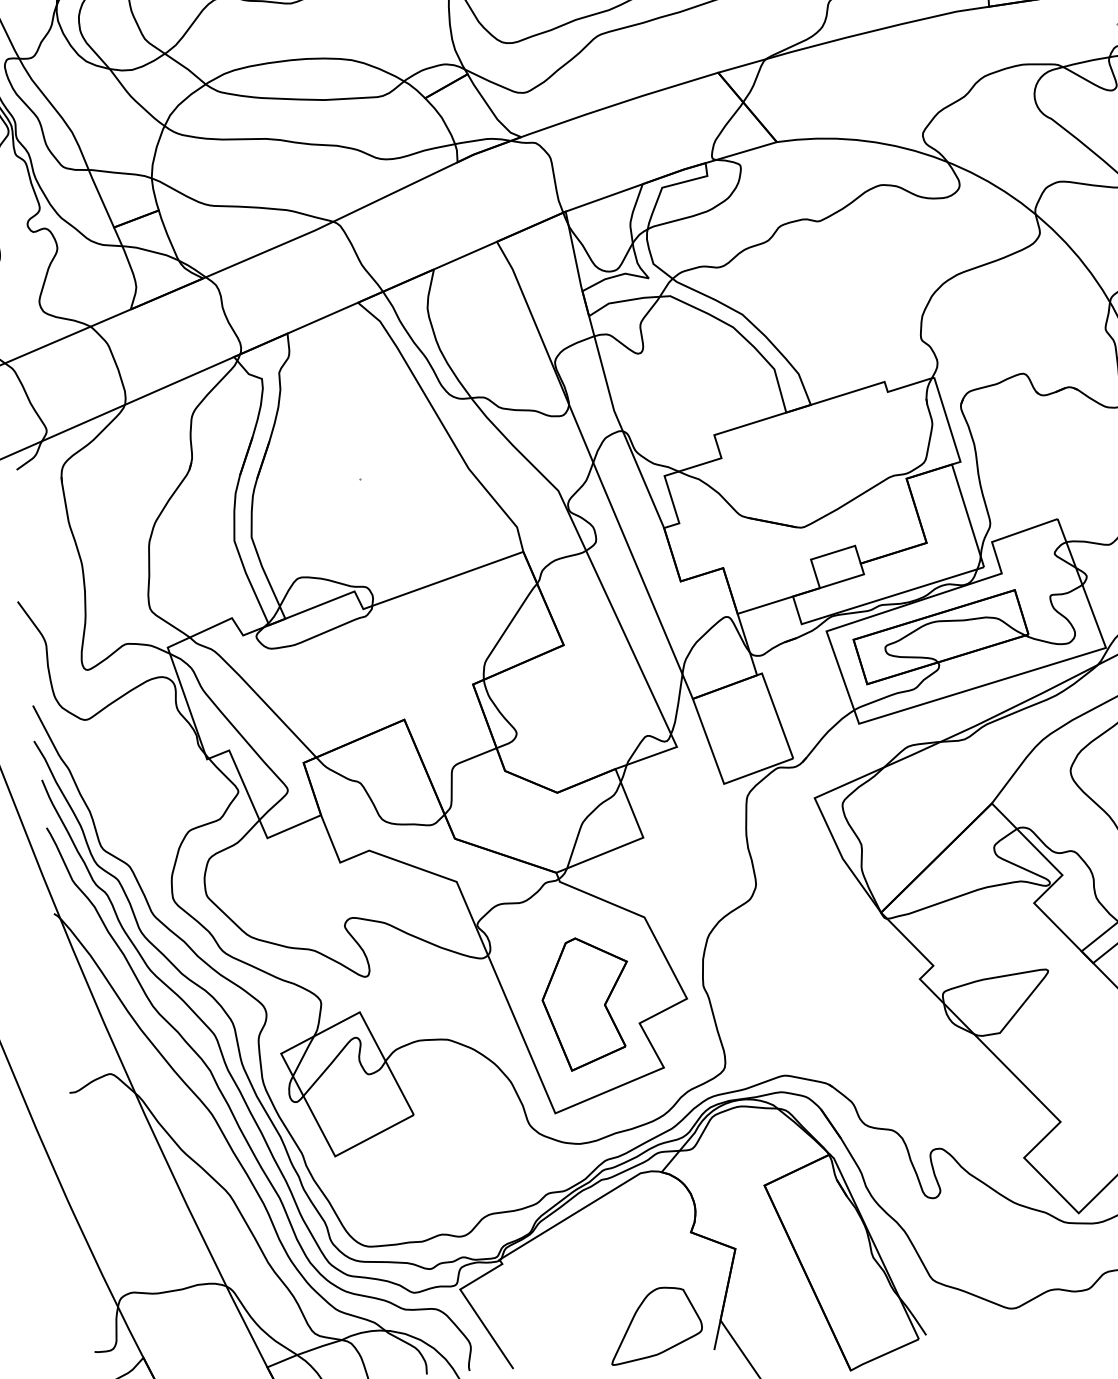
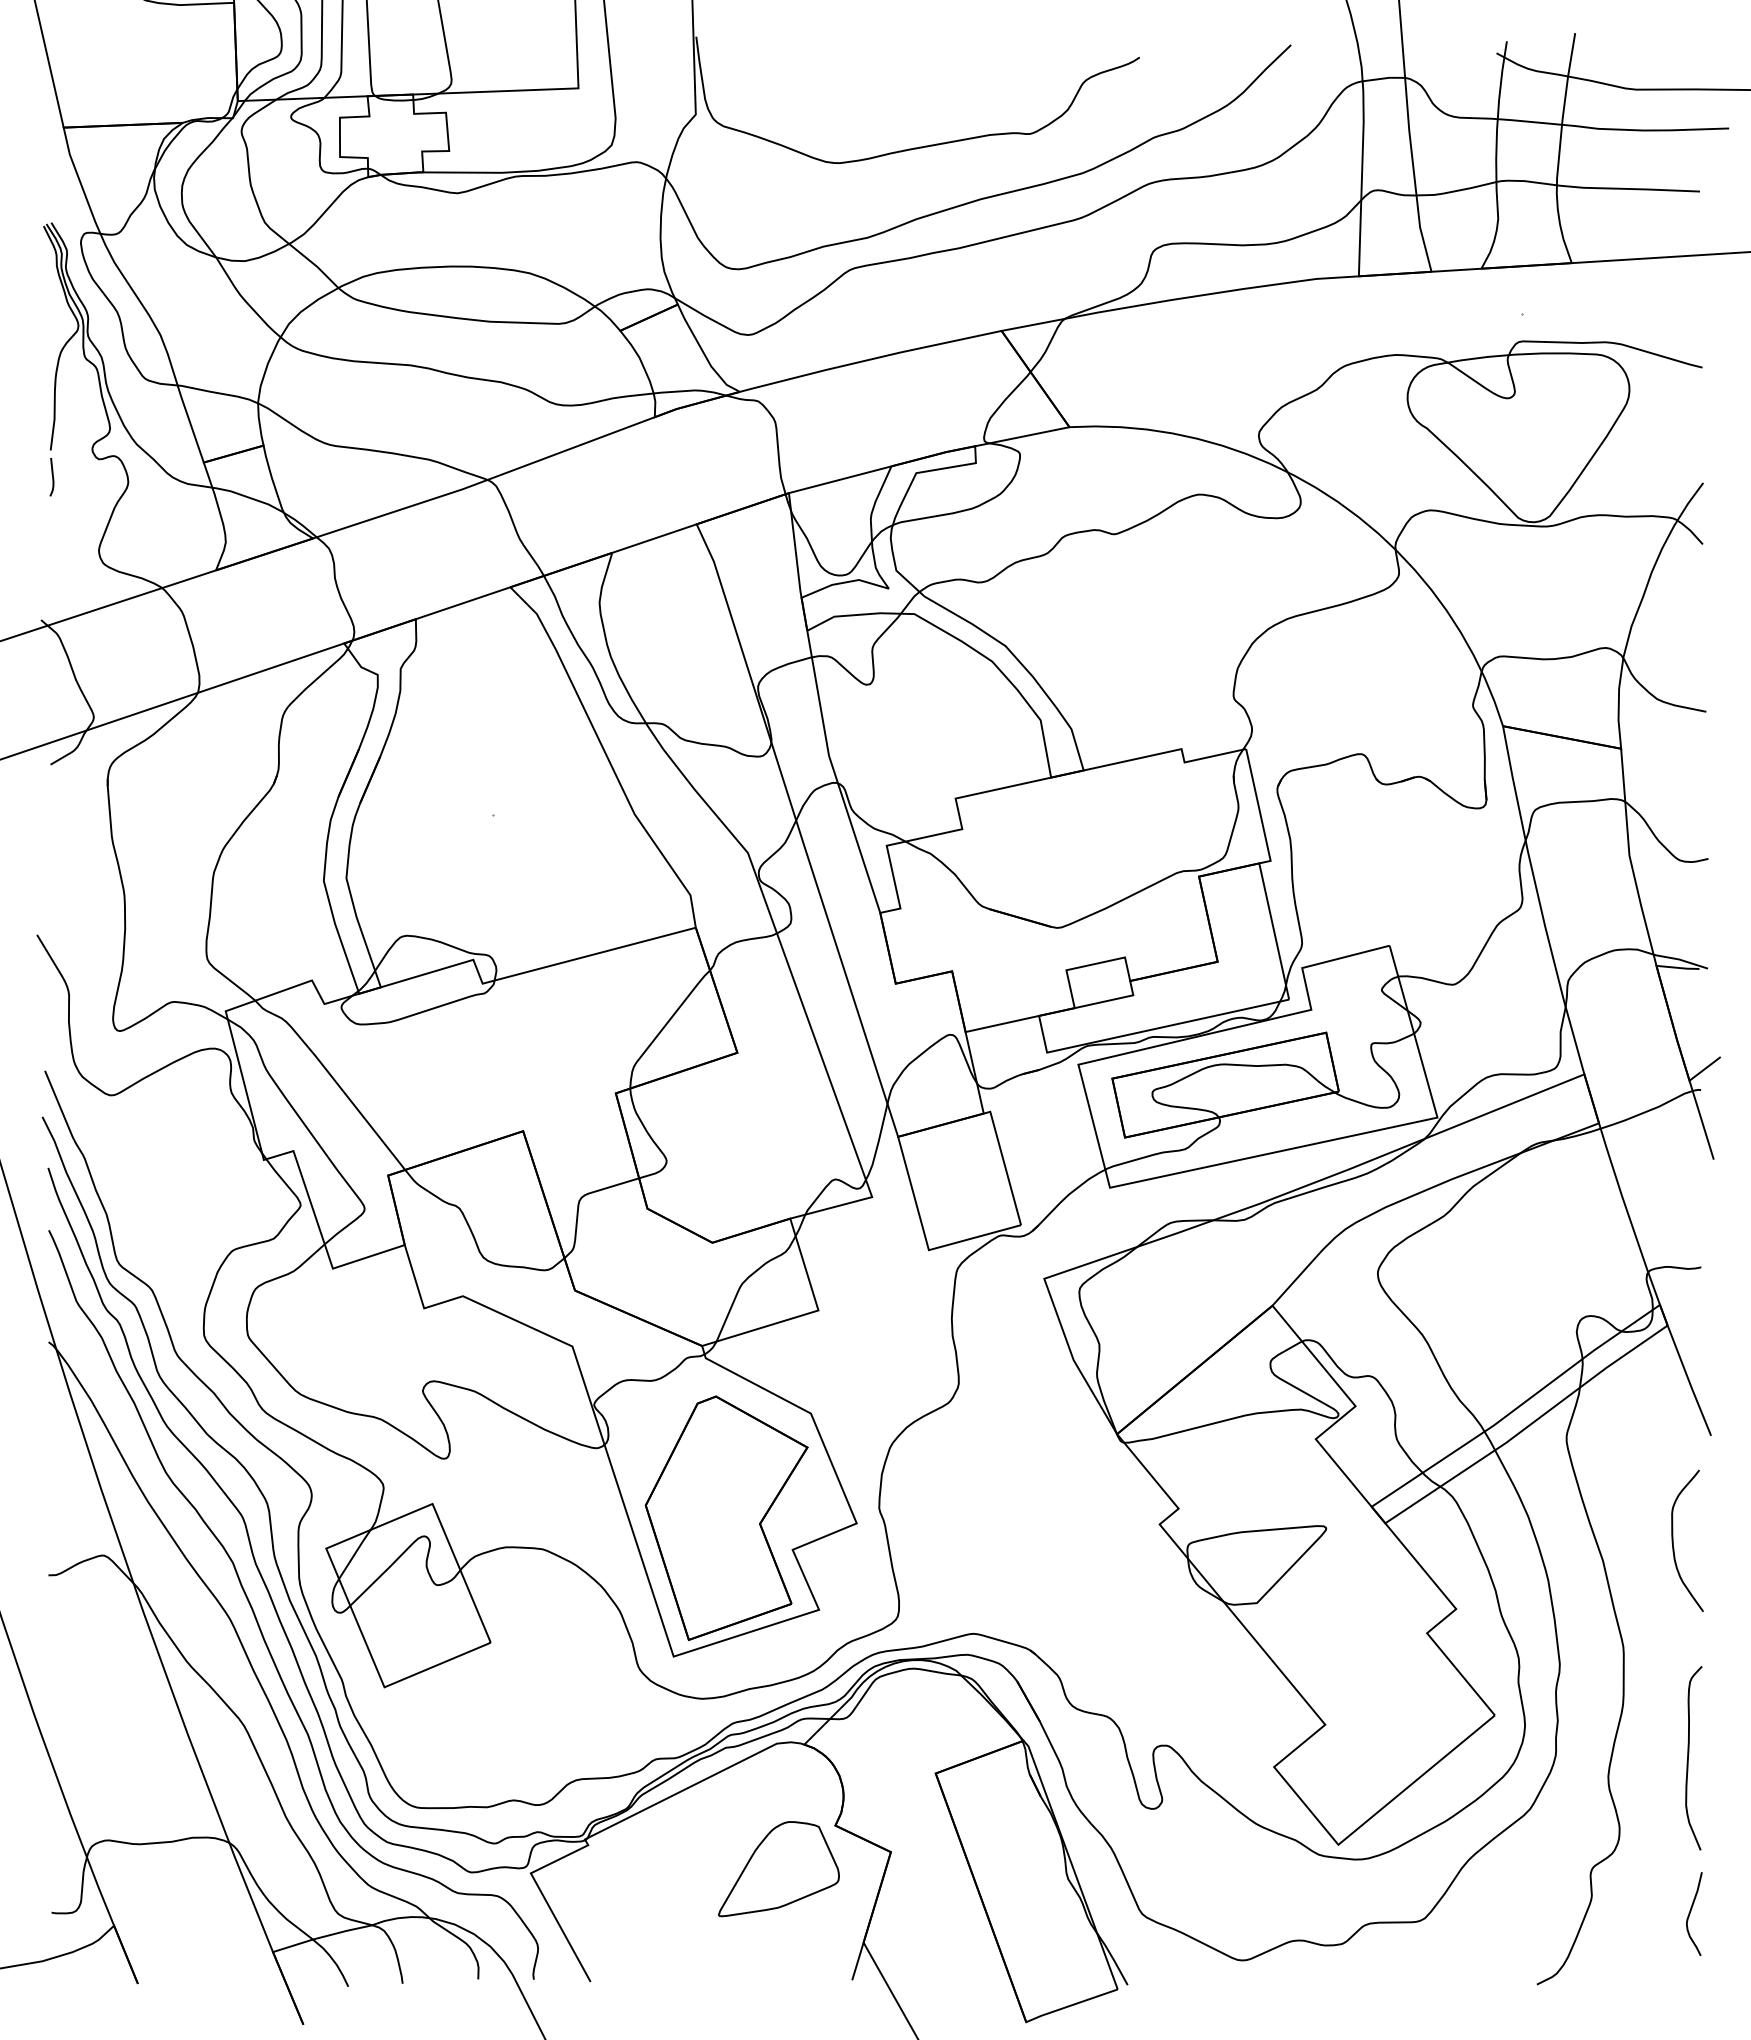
part: (586, 1002) -> (726, 1517), size x1.43
part: (655, 1325) -> (778, 1869), moved

